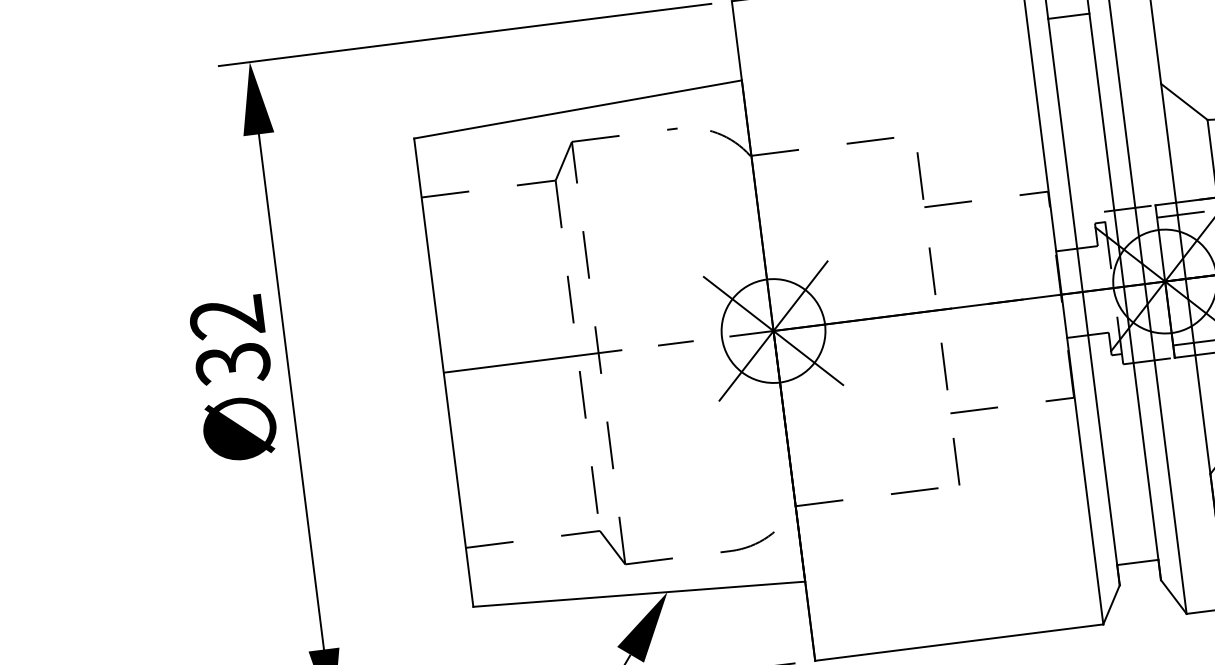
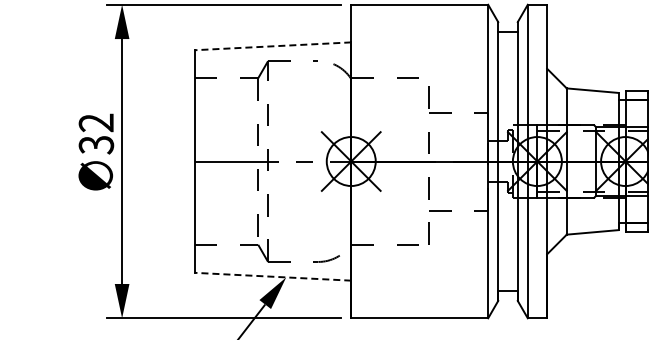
line: (577, 109) -> (272, 46), solid -> dashed
line: (638, 593) -> (272, 276), solid -> dashed

